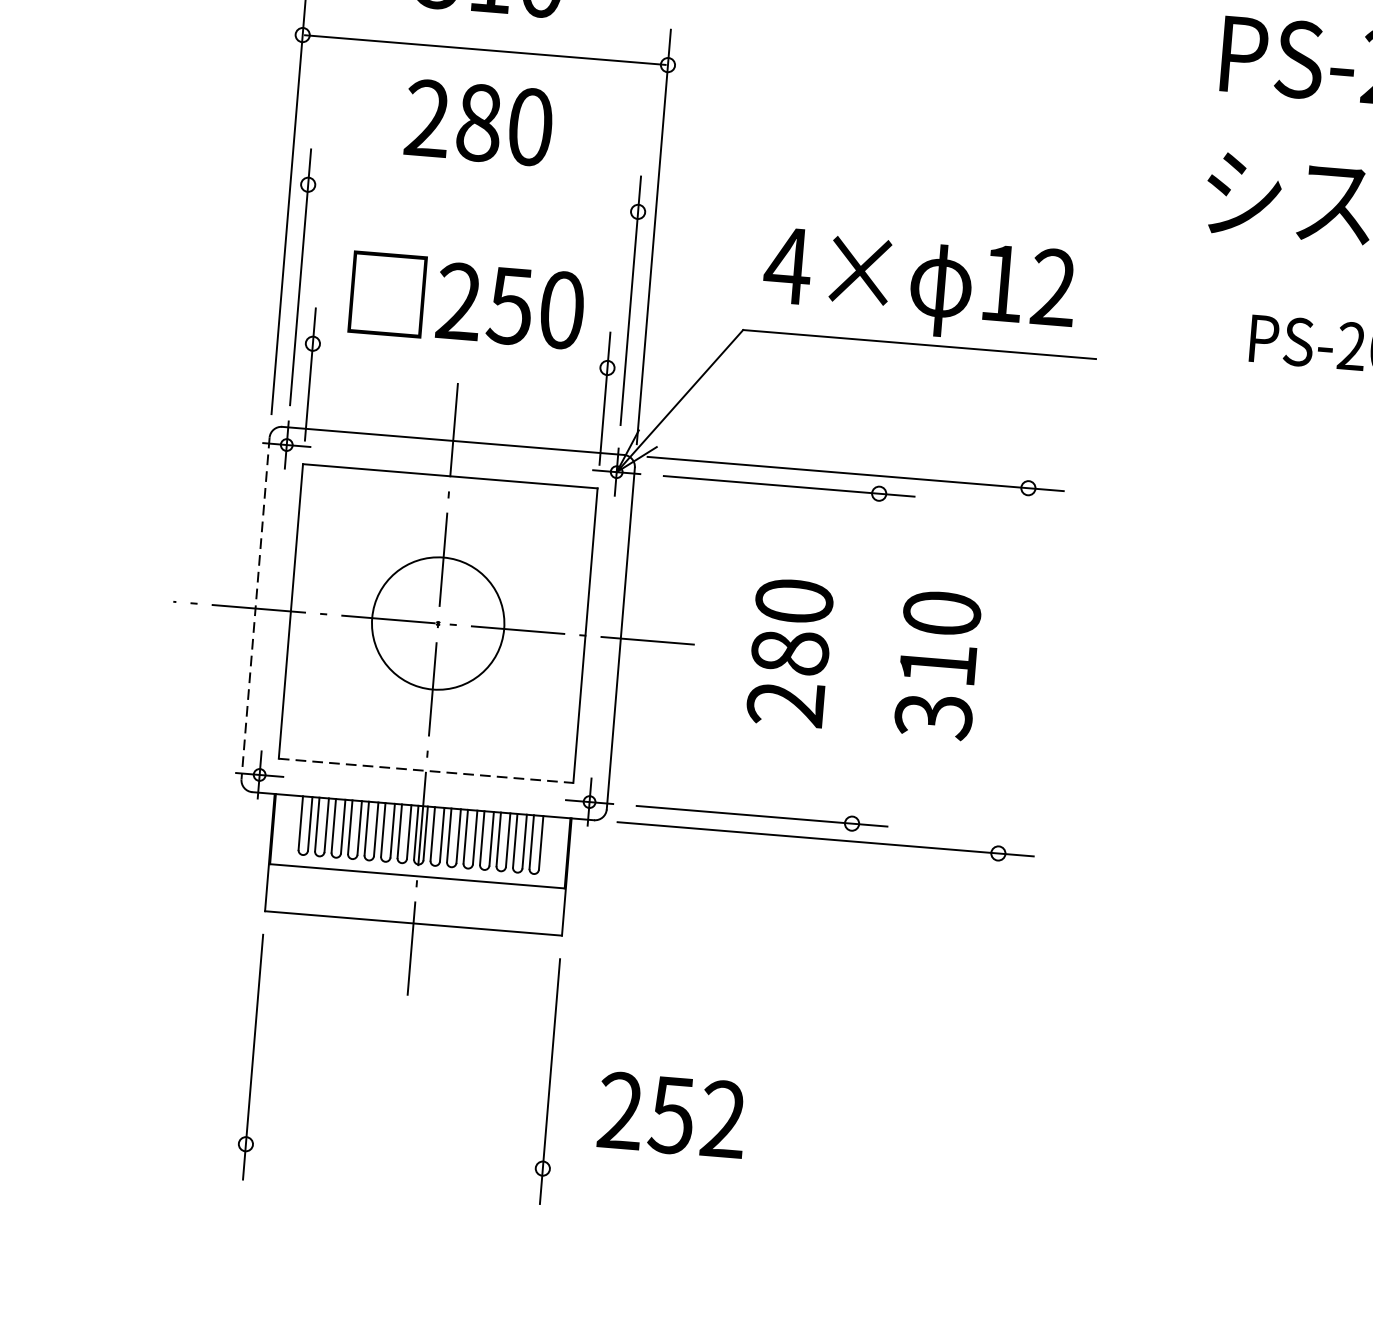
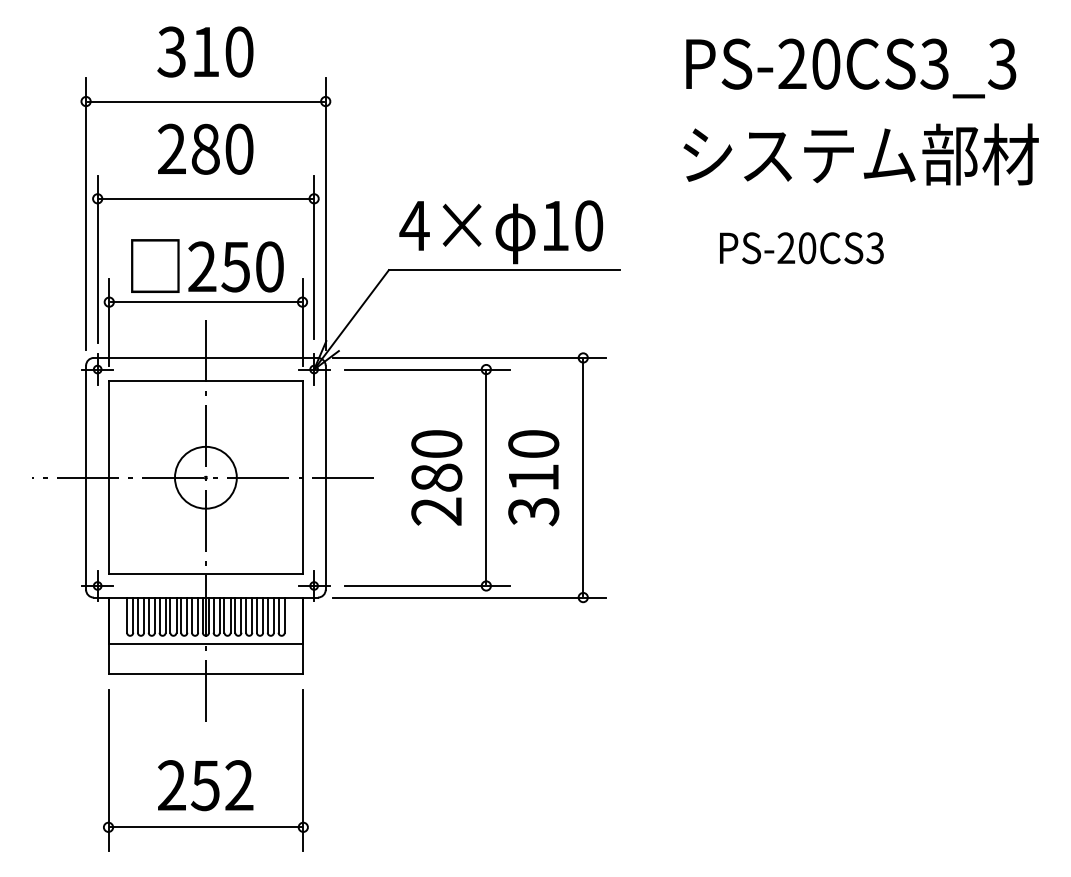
line: (472, 197) -> (205, 198), added
text: (1054, 287) -> (589, 225), 12 -> 10
line: (459, 356) -> (205, 302), added
line: (256, 609) -> (86, 478), dashed -> solid
circle: (437, 623) -> (205, 477), size x0.71
line: (865, 658) -> (486, 477), added
line: (1013, 670) -> (583, 477), added
line: (425, 770) -> (205, 574), dashed -> solid
text: (671, 1115) -> (205, 785), moved
line: (393, 1156) -> (205, 827), added

